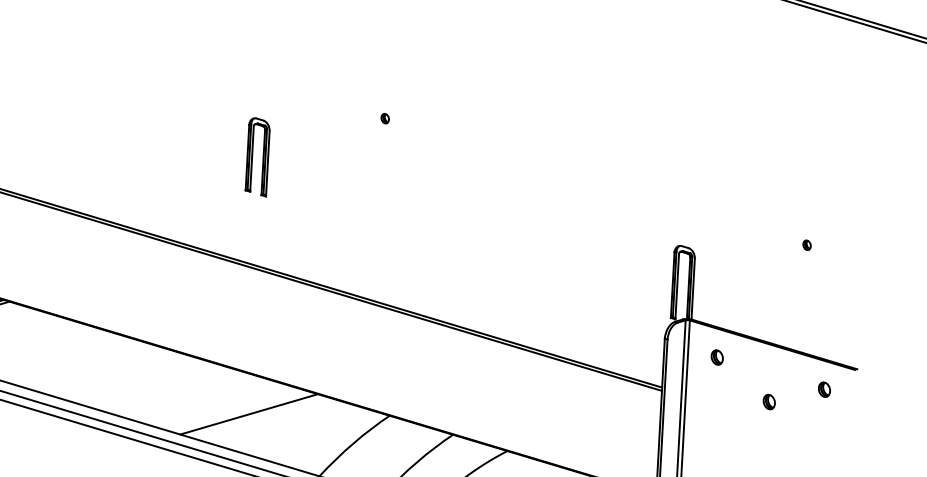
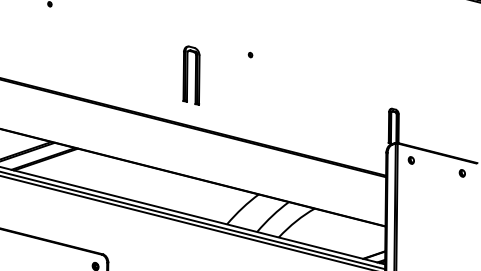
part: (257, 156) -> (191, 75), size x1.6
part: (805, 244) -> (450, 105), removed
part: (768, 402) -> (436, 180), removed
line: (248, 413) -> (192, 196), removed

